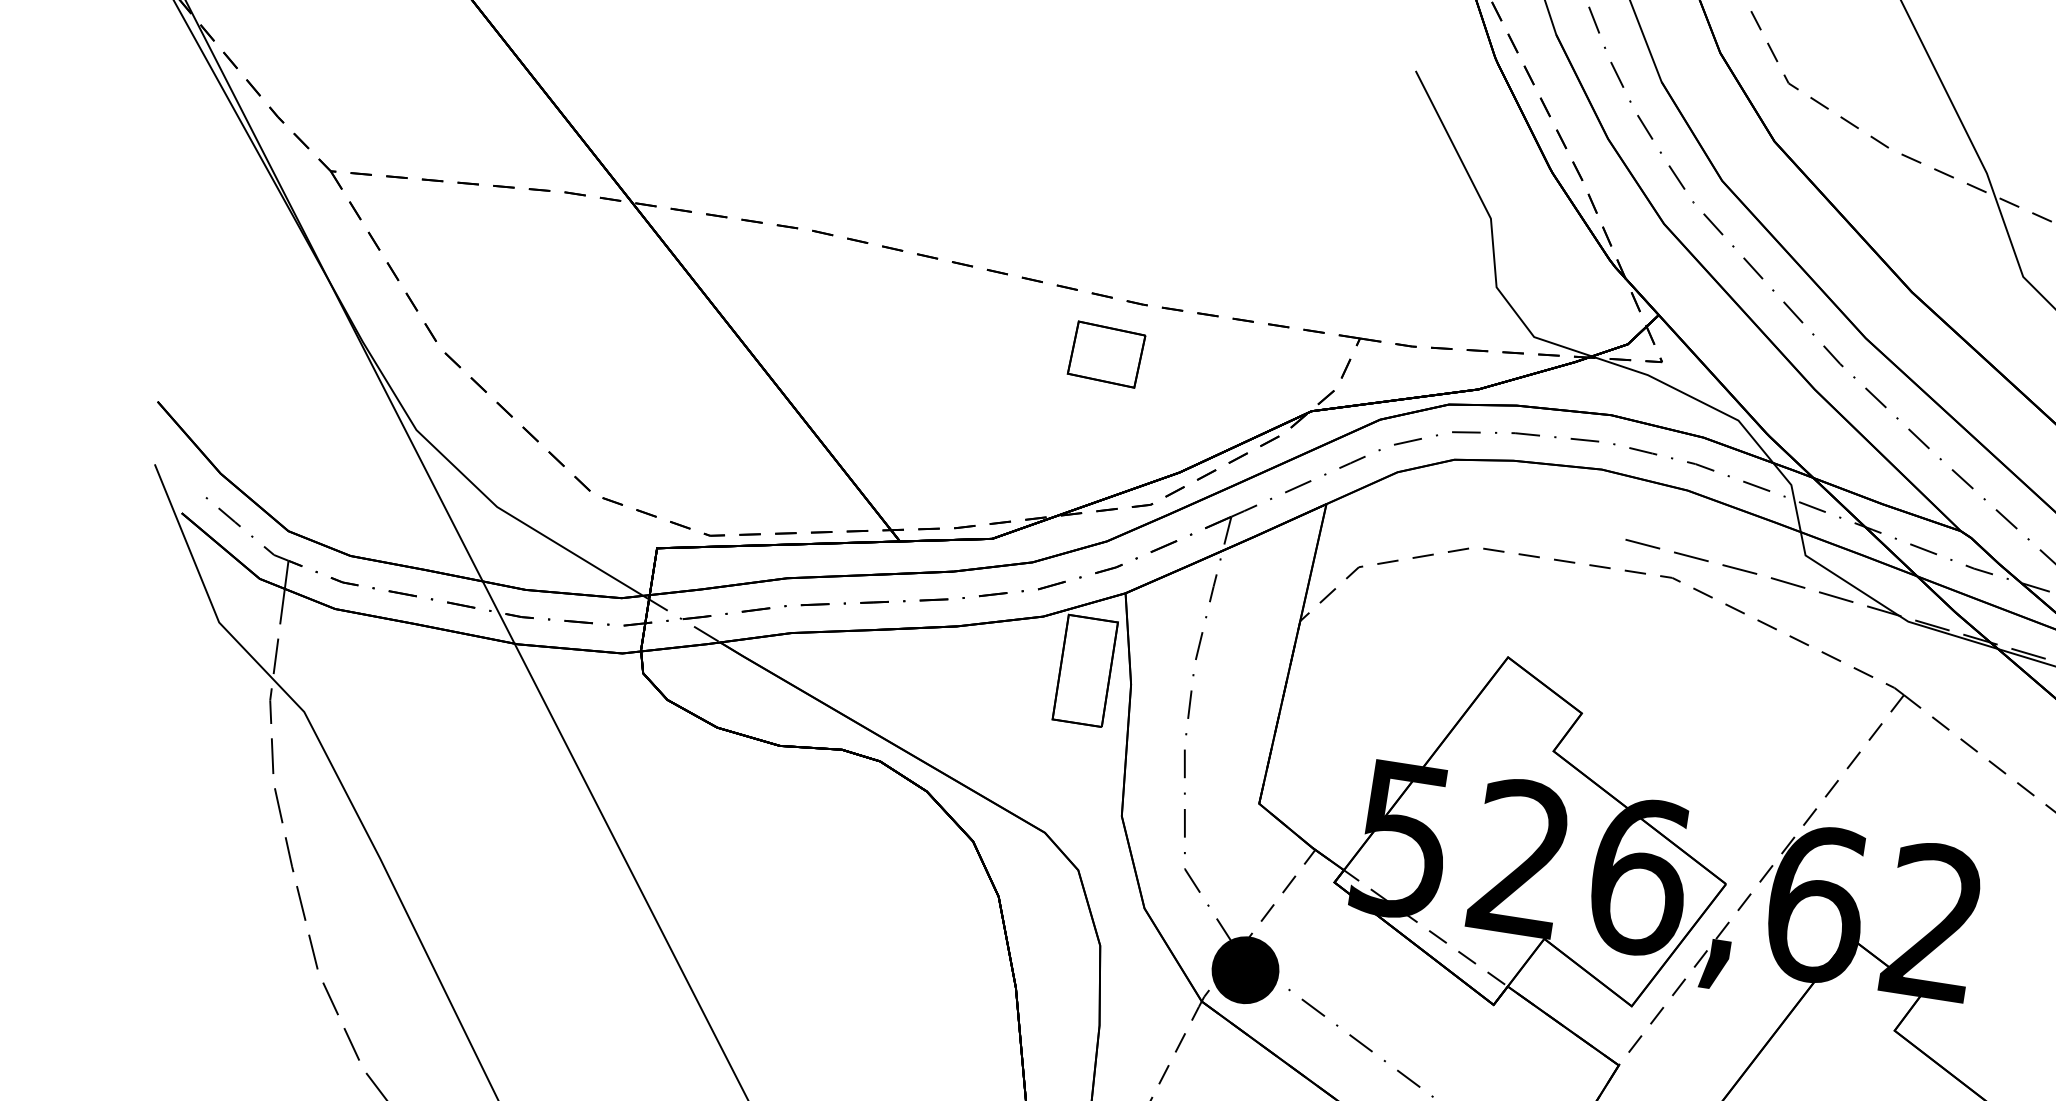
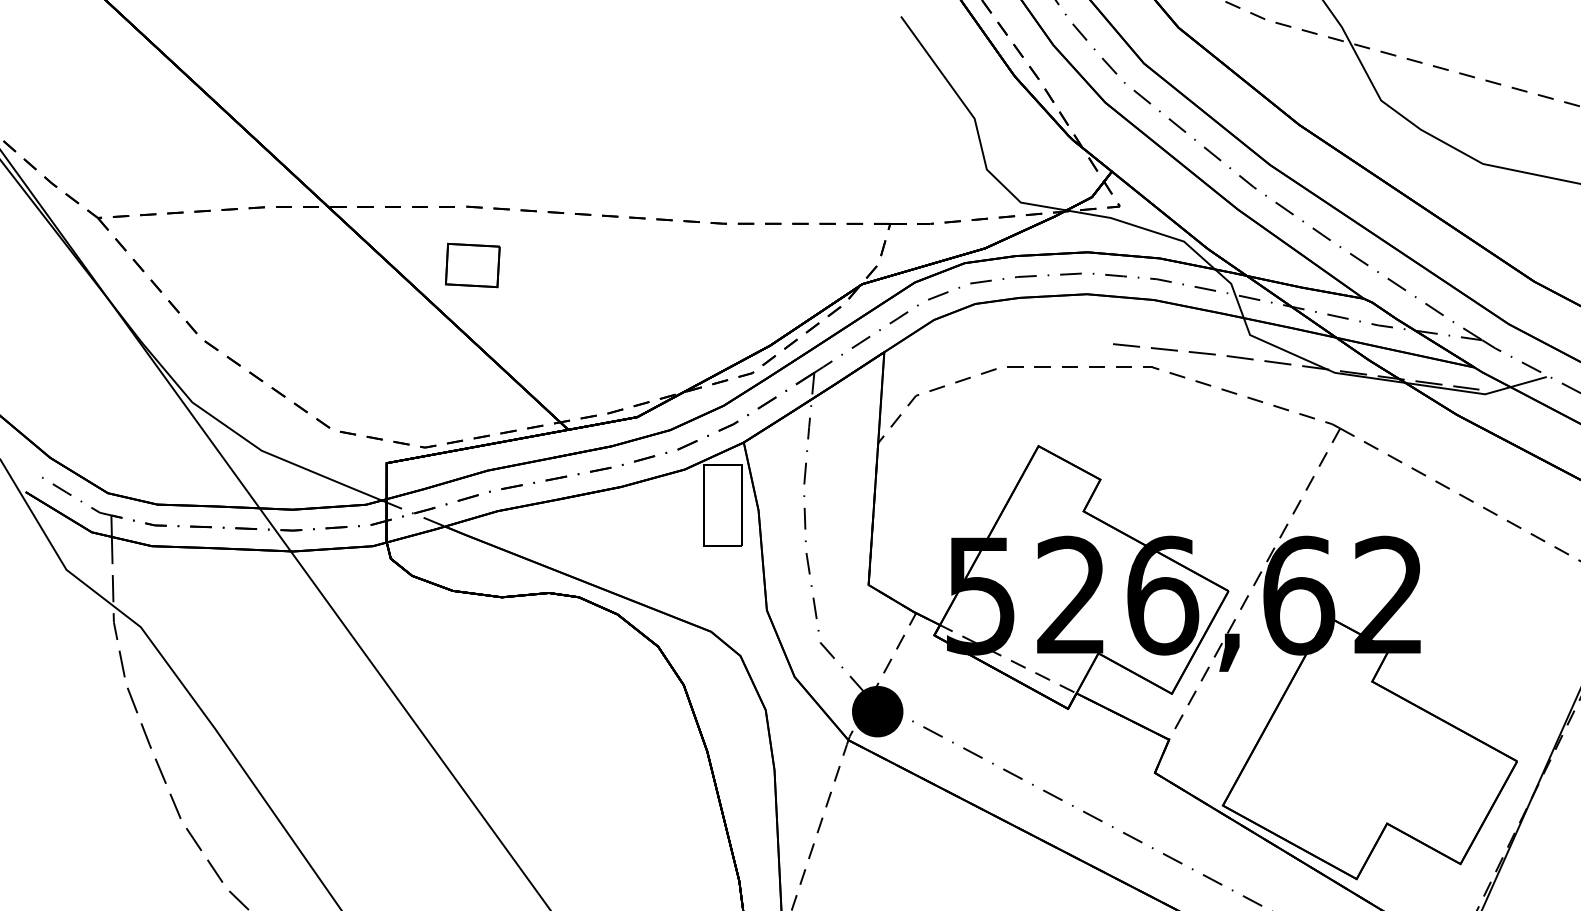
part: (1106, 354) -> (472, 265), moved

